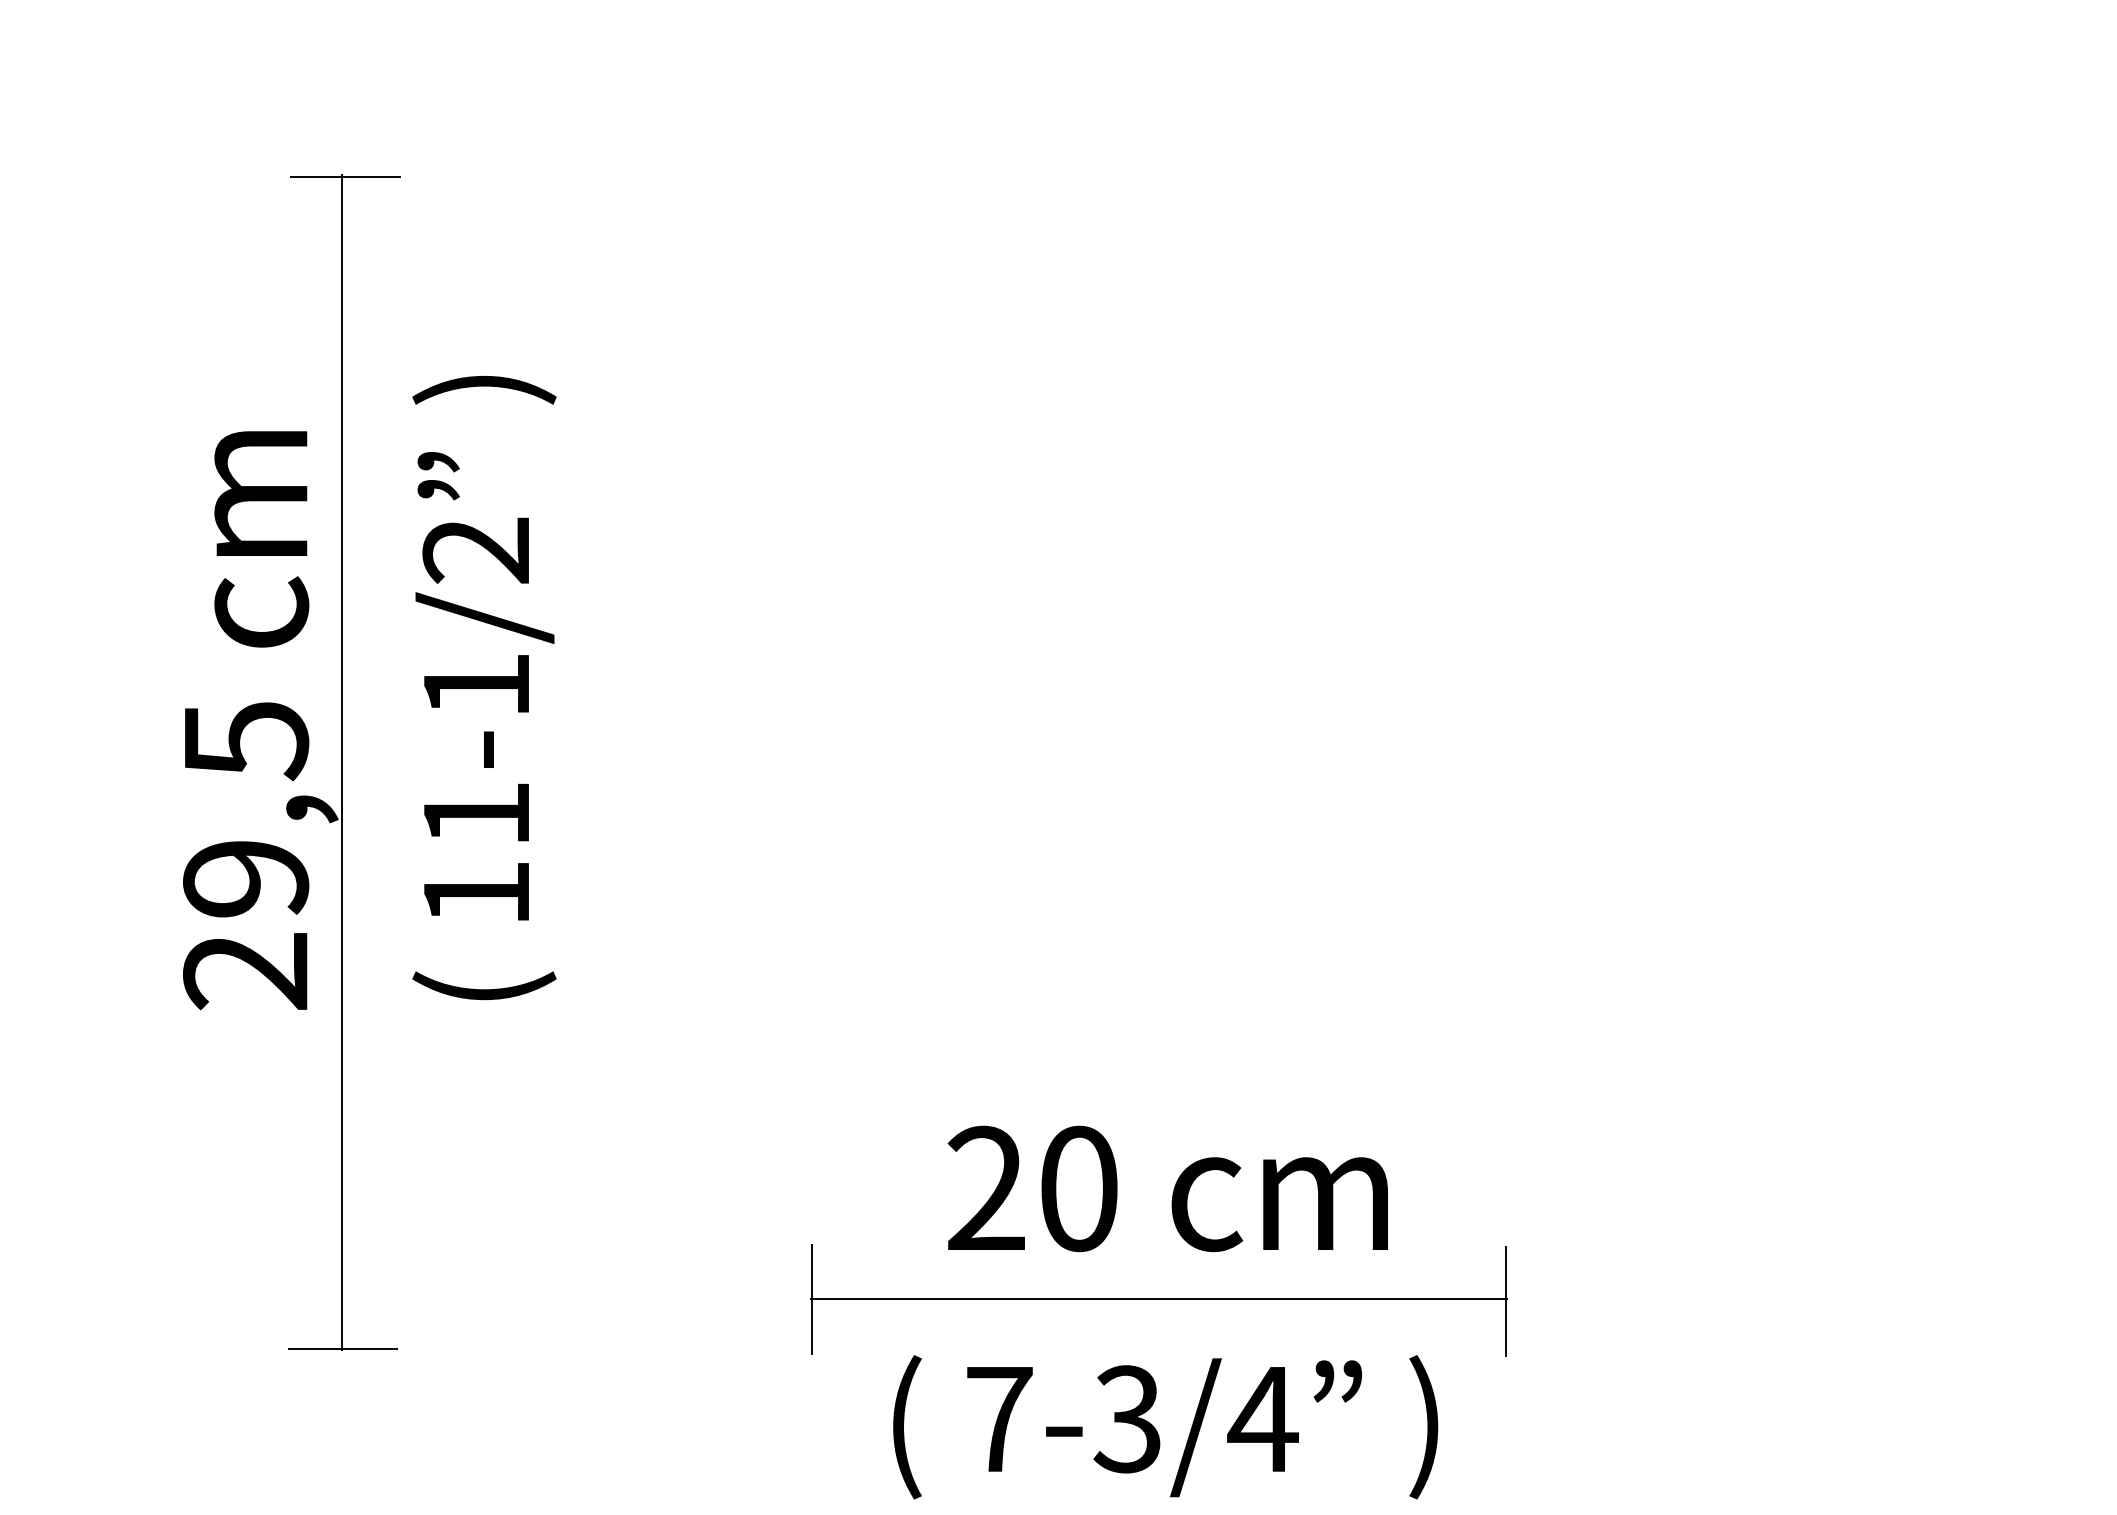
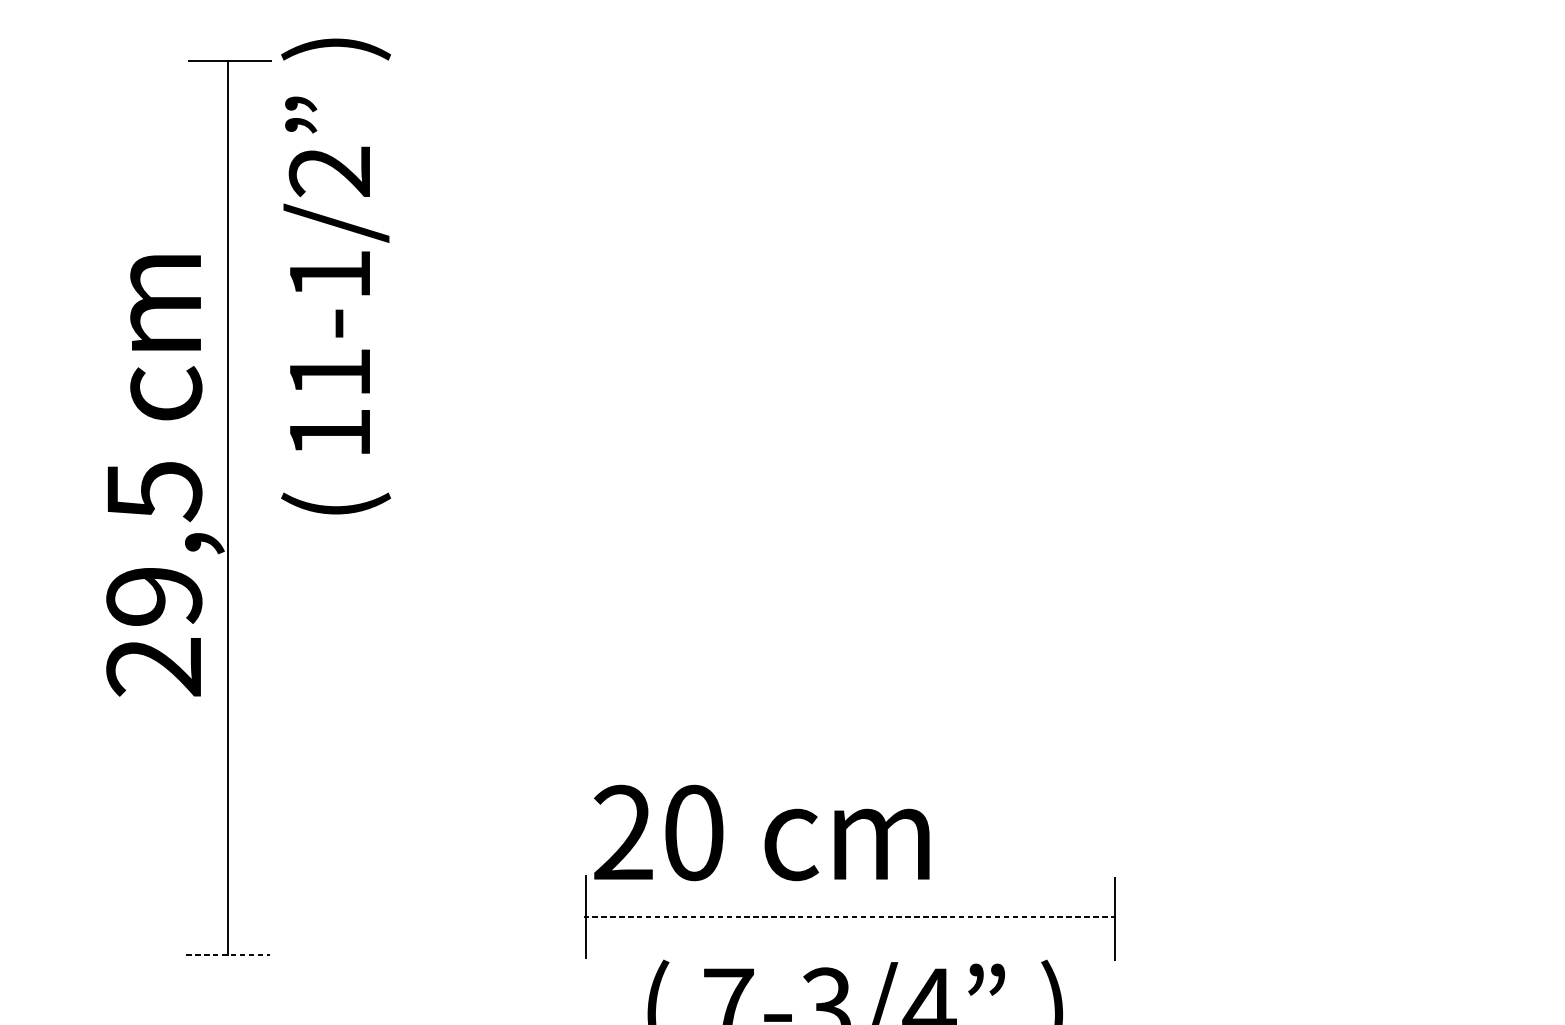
text: (484, 688) -> (336, 276), moved
text: (1167, 1188) -> (761, 832), moved
line: (1158, 1298) -> (849, 916), solid -> dashed
line: (343, 1348) -> (228, 954), solid -> dashed

